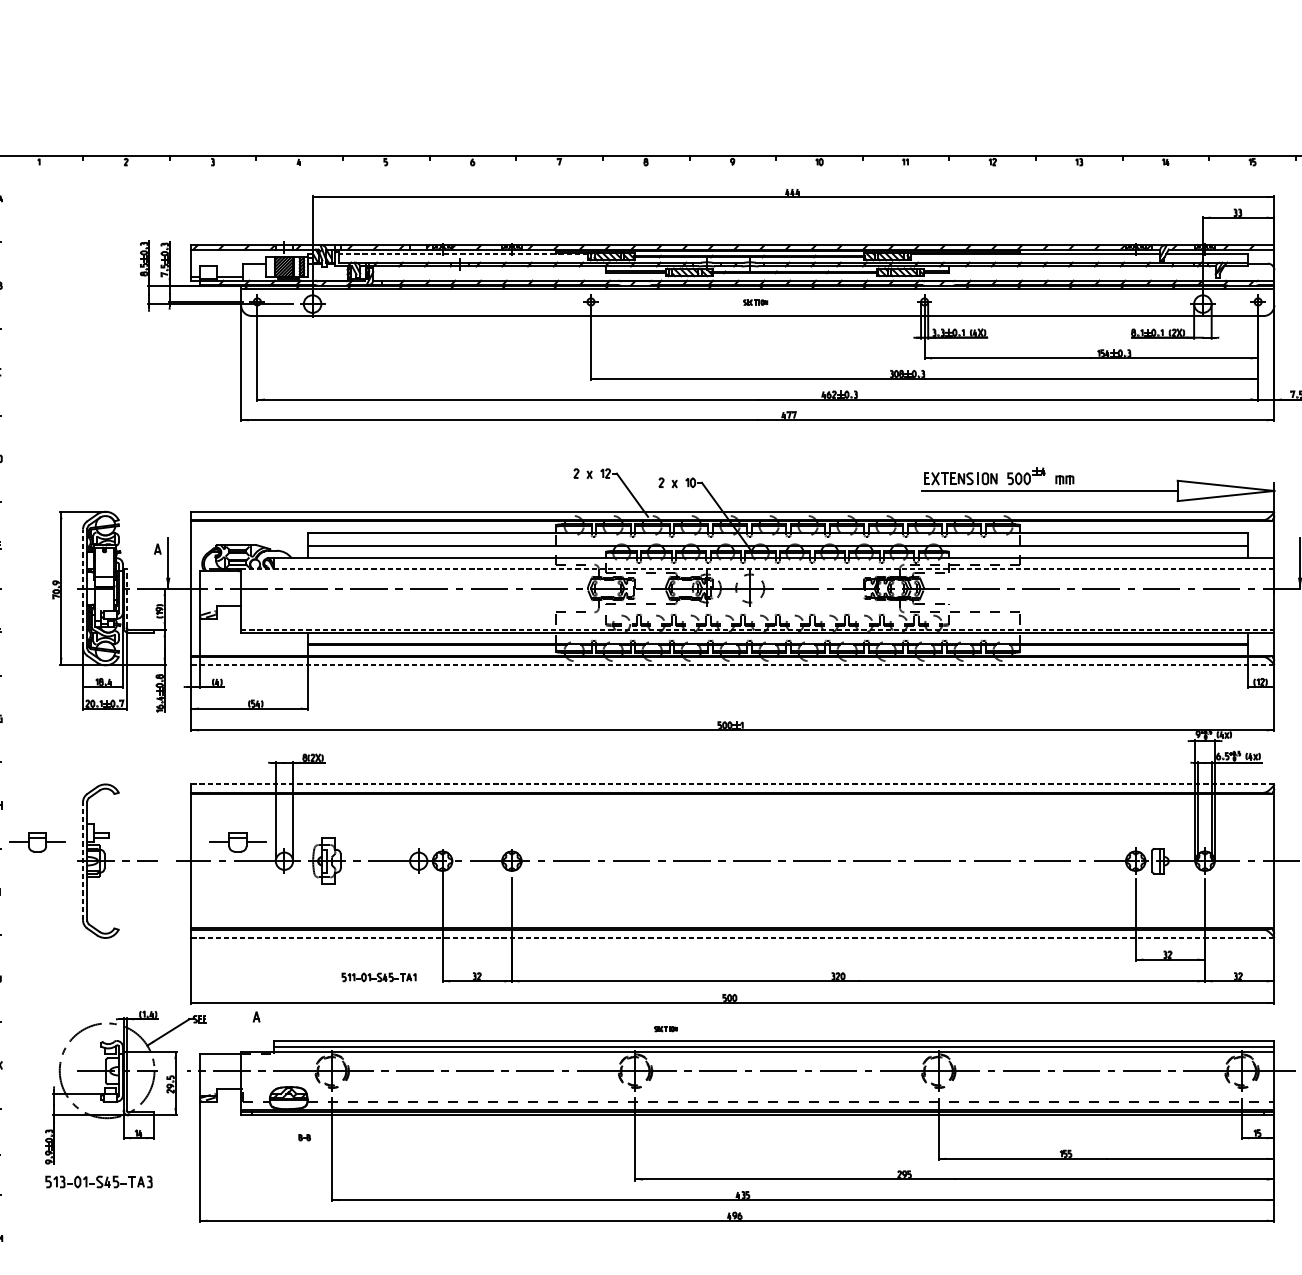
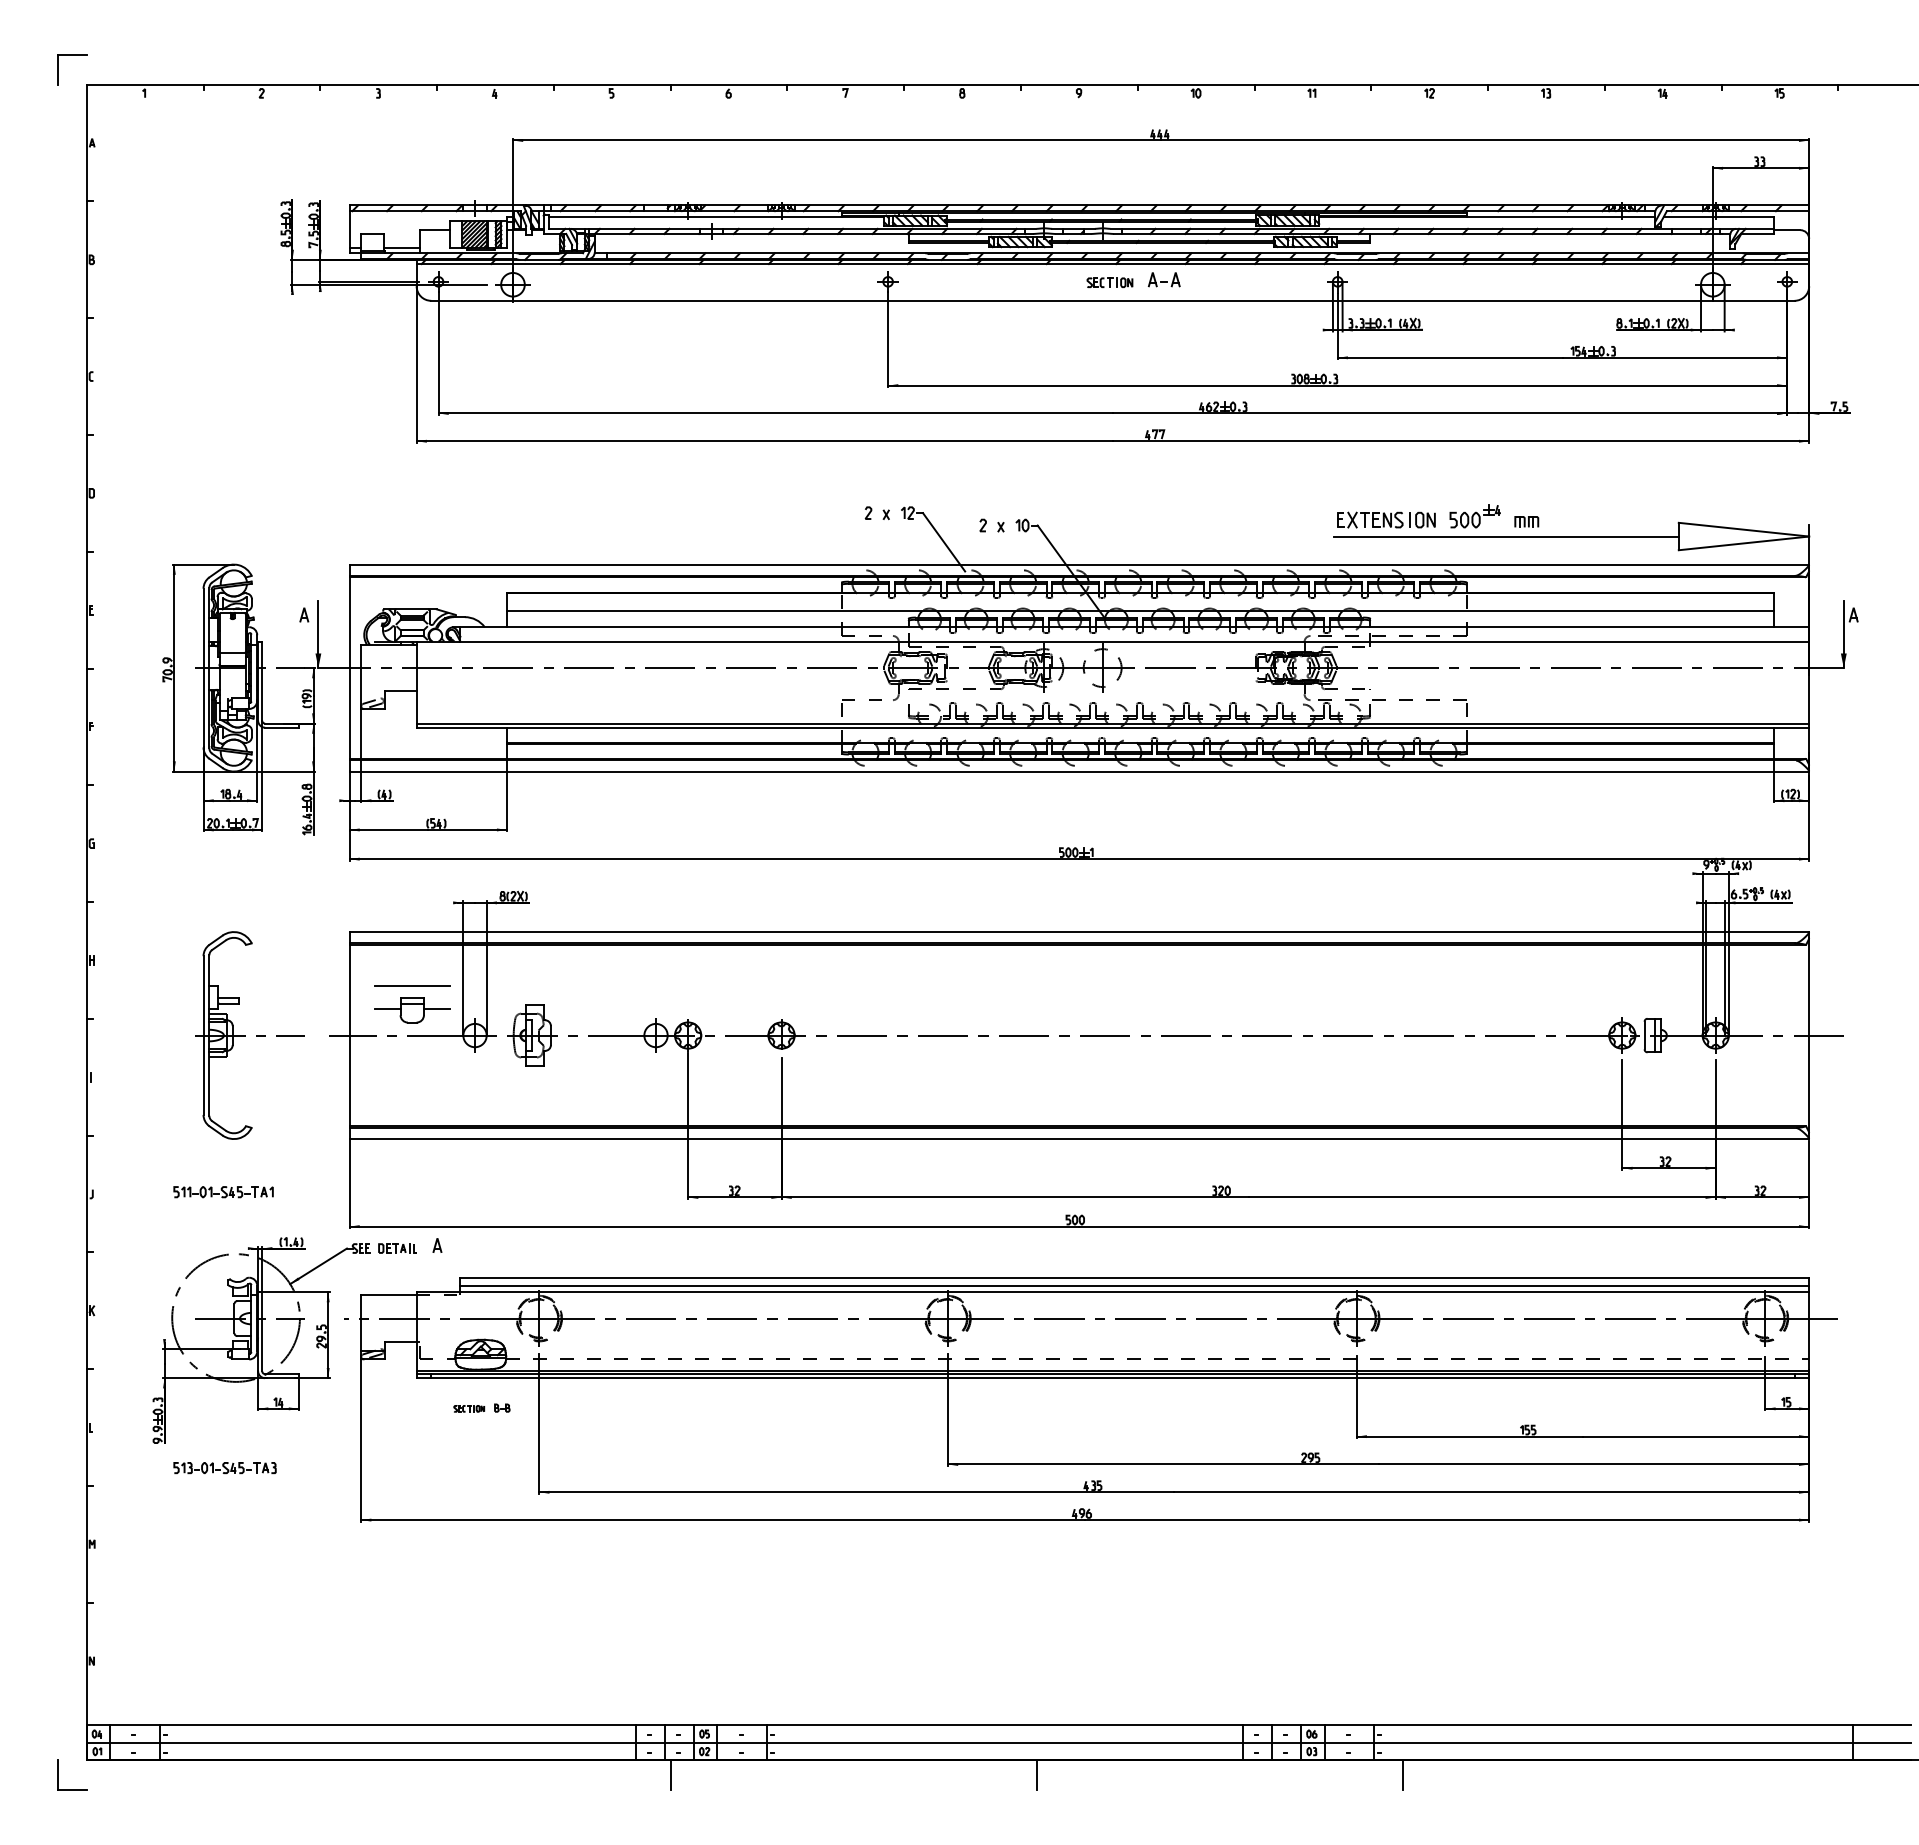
line: (463, 254) -> (716, 217), dashed -> solid
part: (795, 300) -> (1163, 279), added
part: (755, 302) -> (1109, 282), size x1.43
line: (757, 568) -> (1112, 641), dashed -> solid
line: (82, 588) -> (203, 667), dashed -> solid
line: (126, 598) -> (262, 681), dashed -> solid
line: (758, 629) -> (1113, 723), dashed -> solid
line: (732, 665) -> (1079, 771), dashed -> solid
line: (732, 784) -> (1079, 932), dashed -> solid
line: (237, 824) -> (411, 985), added
part: (37, 842) -> (142, 1010), removed
line: (82, 861) -> (203, 1035), dashed -> solid
line: (732, 938) -> (1079, 1139), dashed -> solid
part: (379, 977) -> (223, 1192), moved
part: (226, 1019) -> (397, 1248), added
part: (666, 1028) -> (469, 1408), moved
part: (98, 1182) -> (224, 1468), size x0.71

